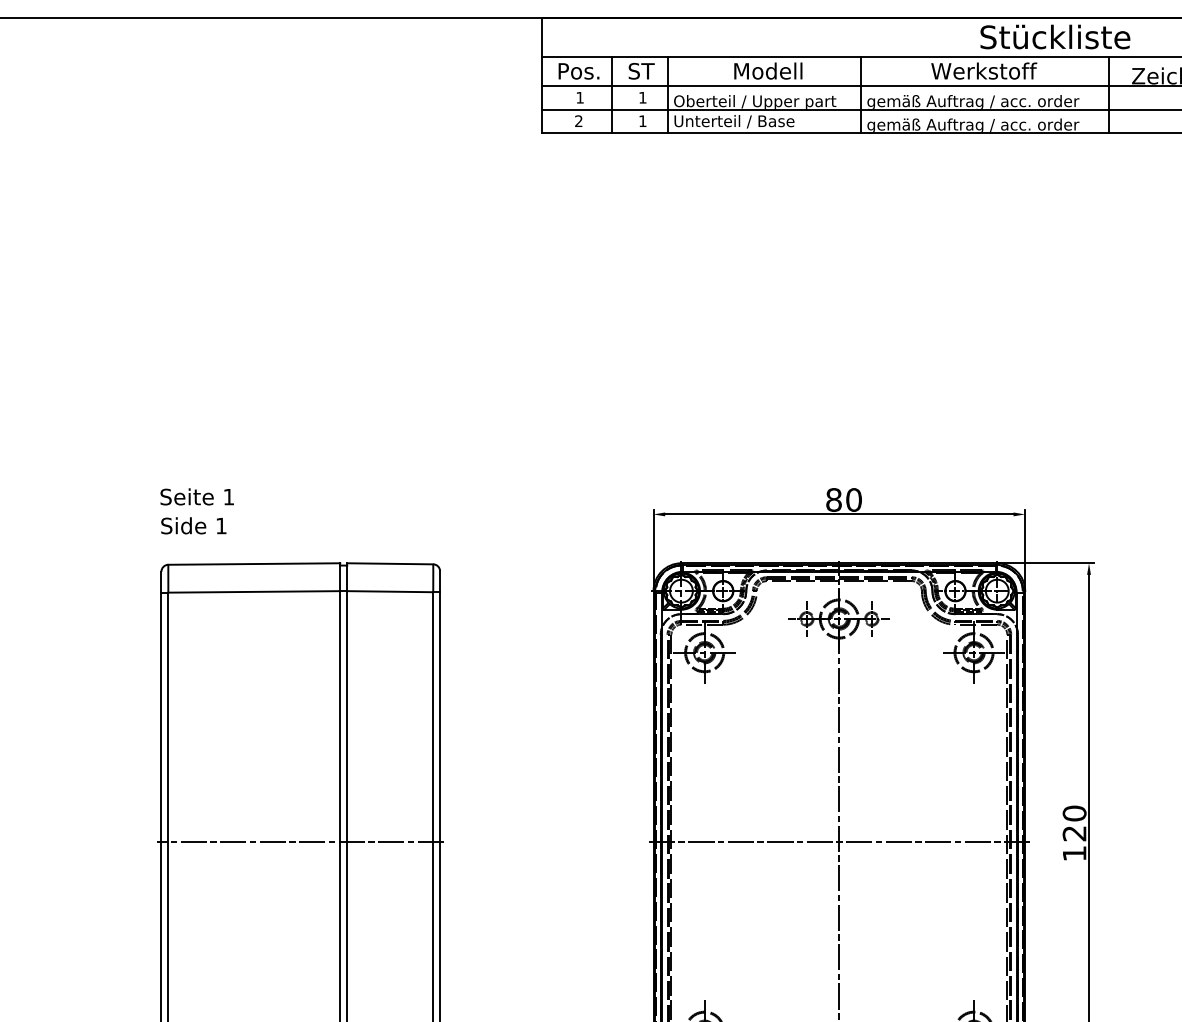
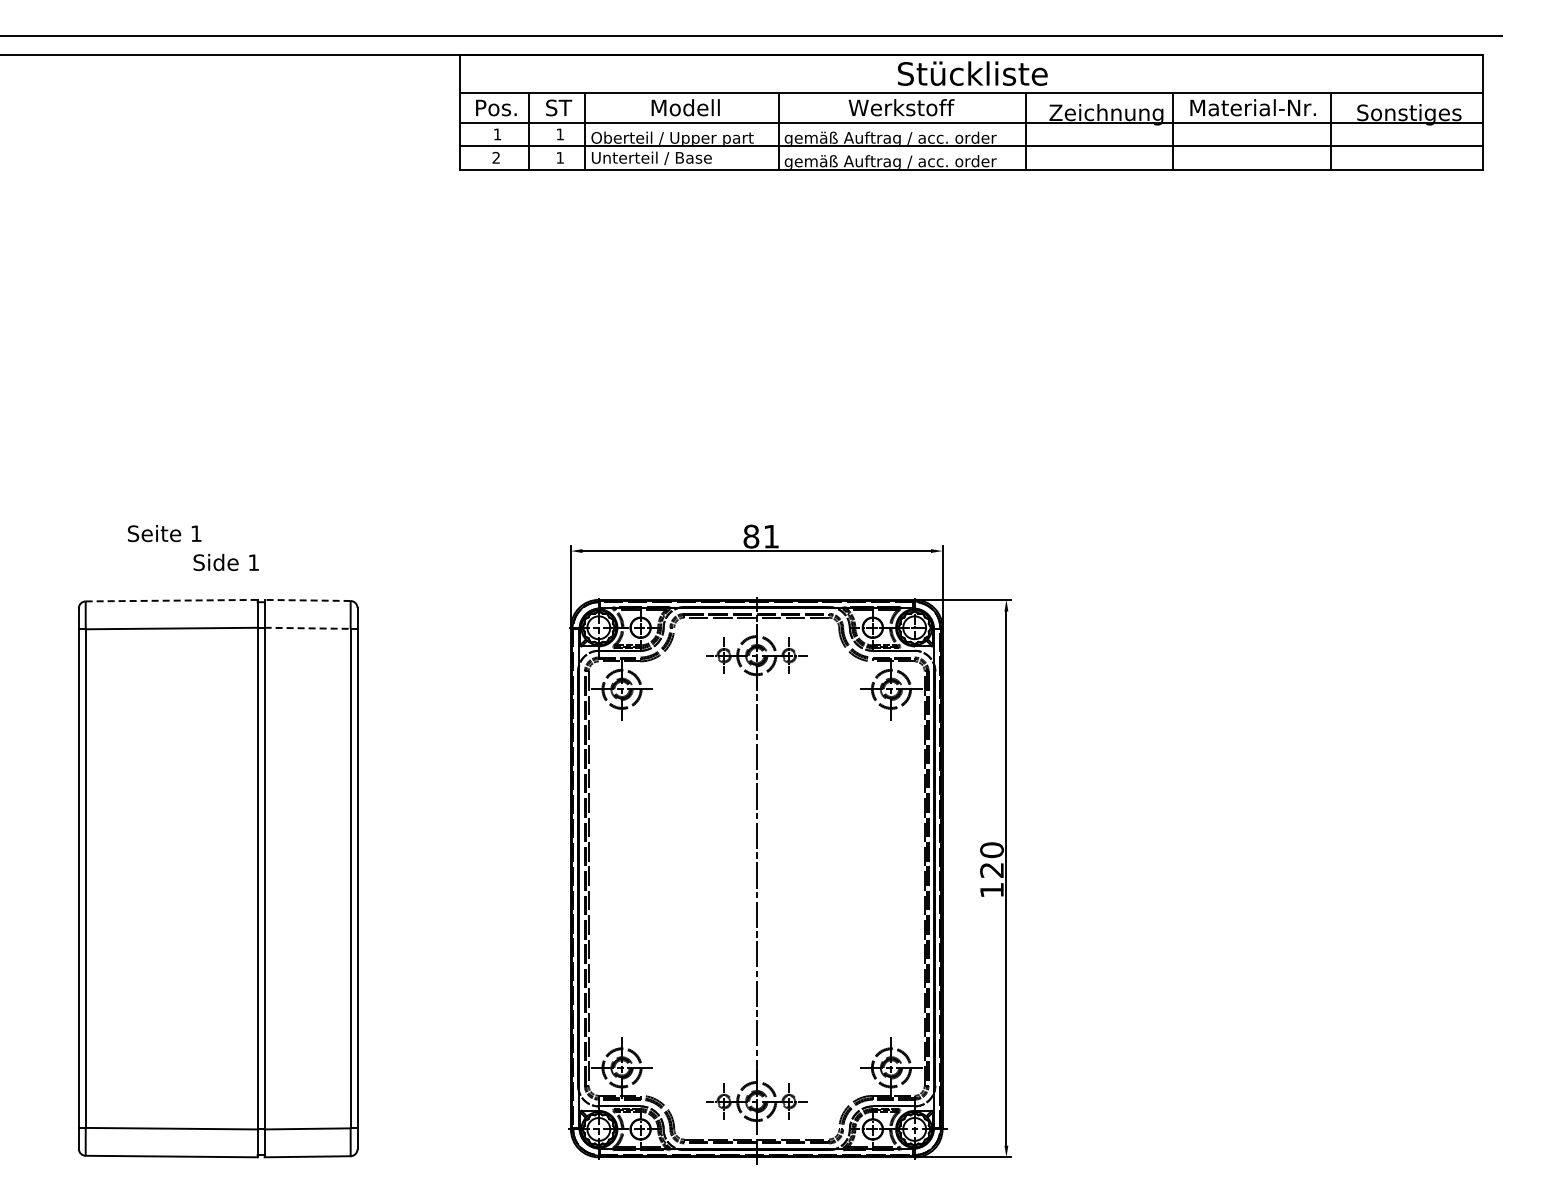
text: (197, 496) -> (164, 533), moved
text: (854, 499) -> (771, 536), 80 -> 81
text: (193, 524) -> (225, 561), moved
line: (254, 563) -> (171, 600), solid -> dashed
line: (390, 563) -> (307, 600), solid -> dashed
line: (391, 591) -> (308, 628), solid -> dashed
line: (300, 841) -> (217, 878), removed
line: (840, 841) -> (757, 878), removed

